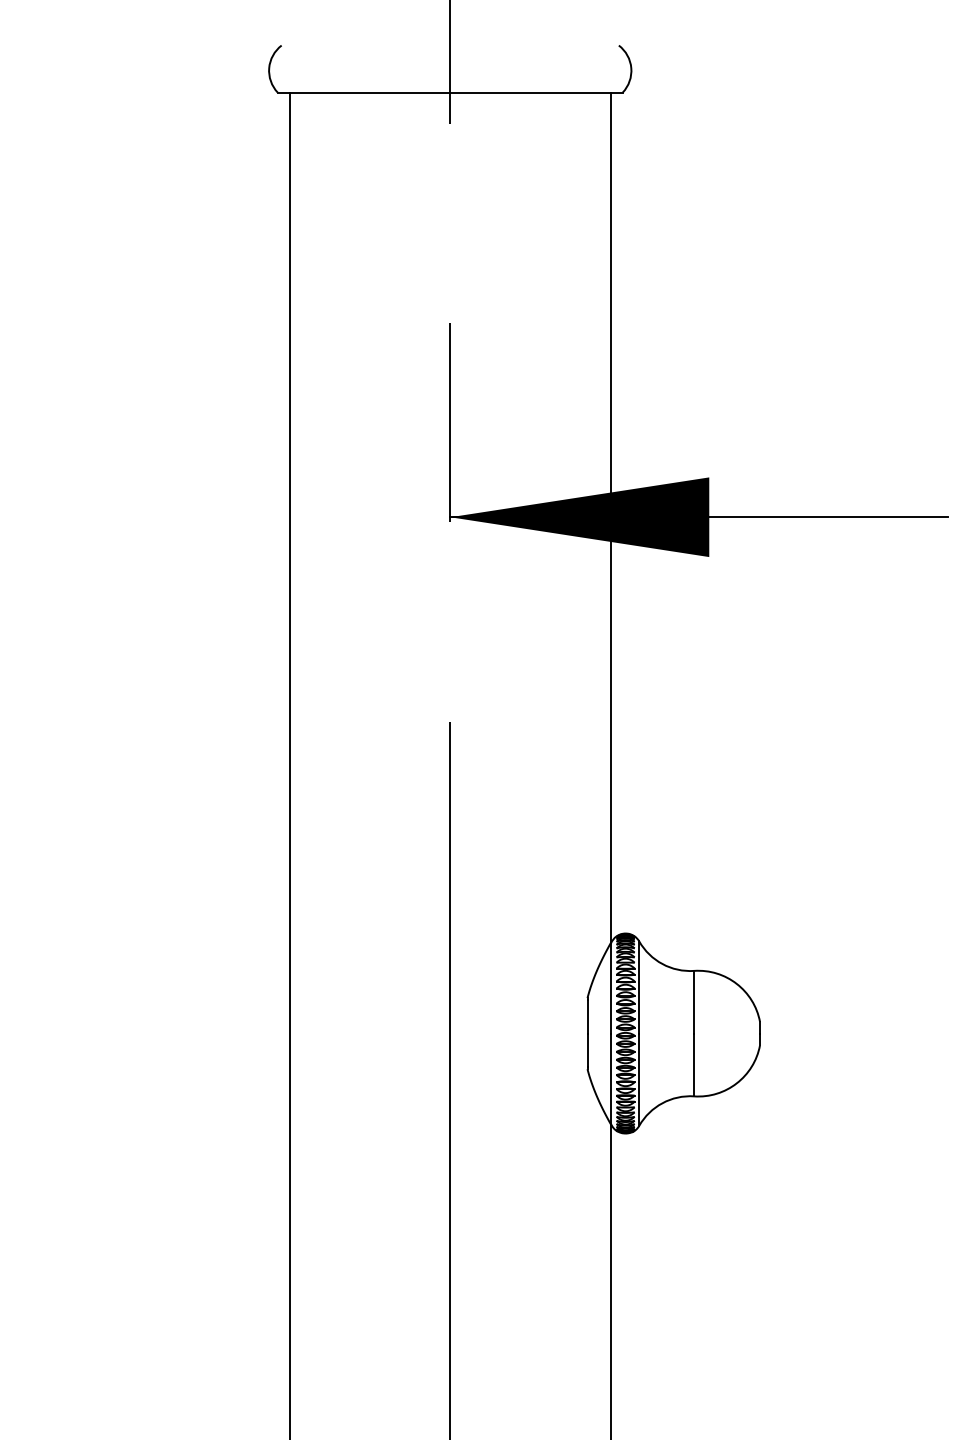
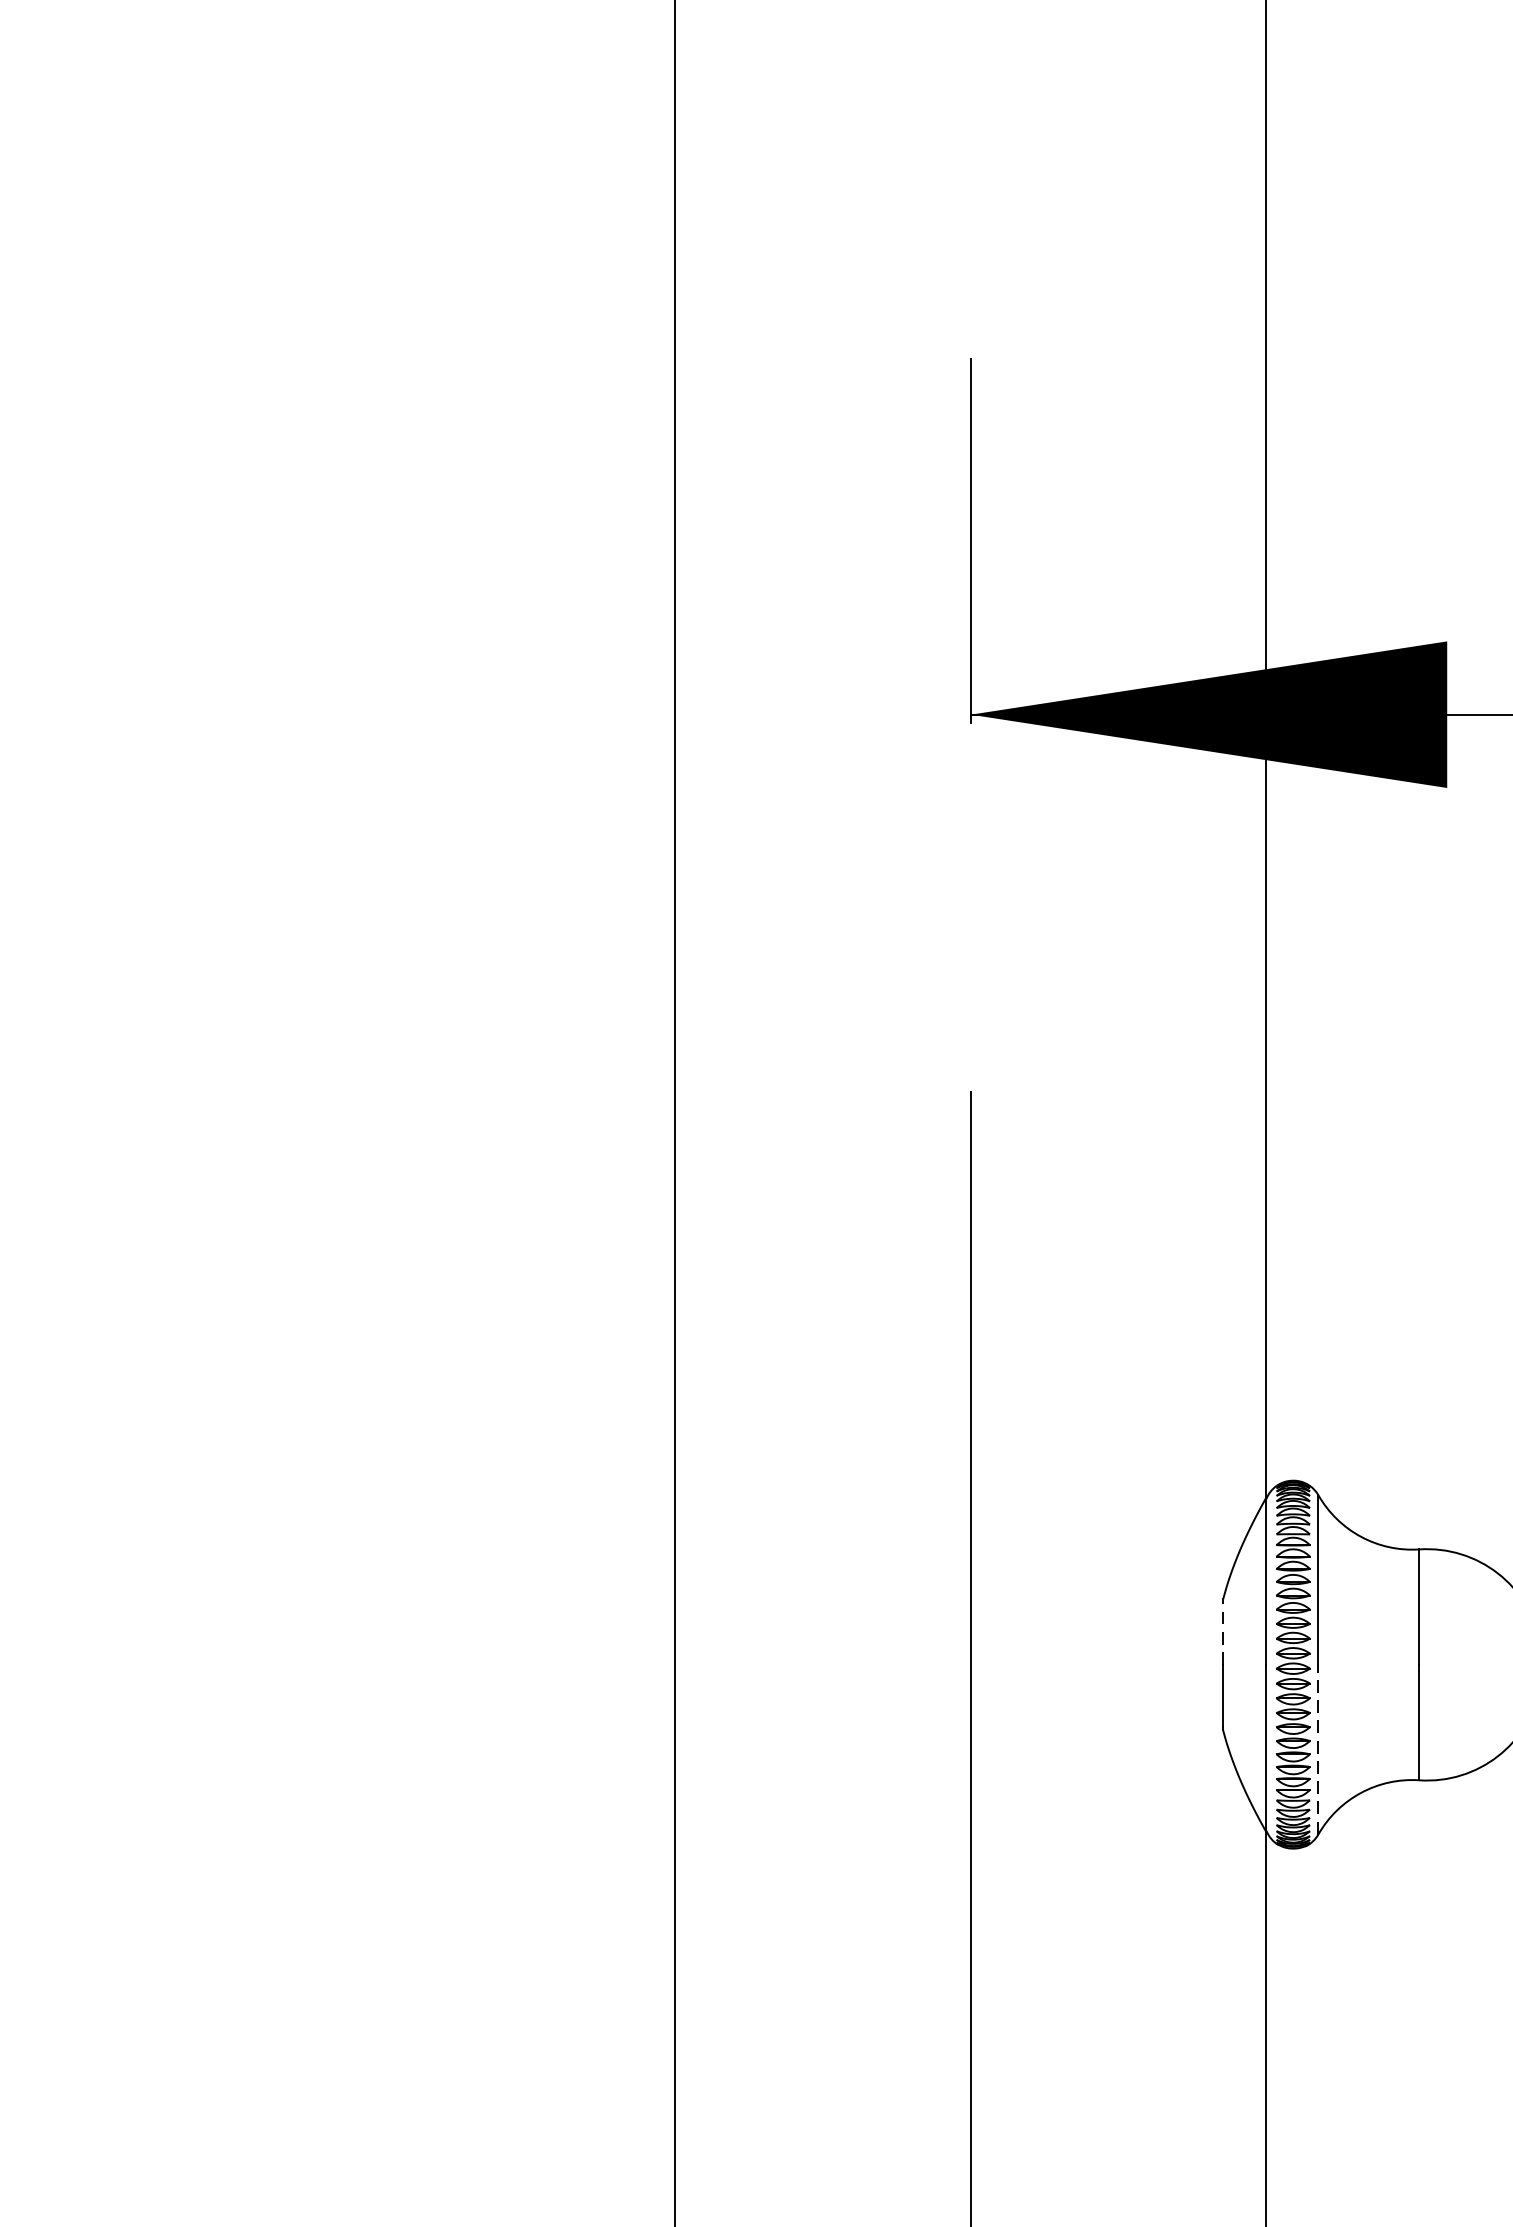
line: (587, 1016) -> (1223, 1633), solid -> dashed
line: (639, 1079) -> (1318, 1749), solid -> dashed

